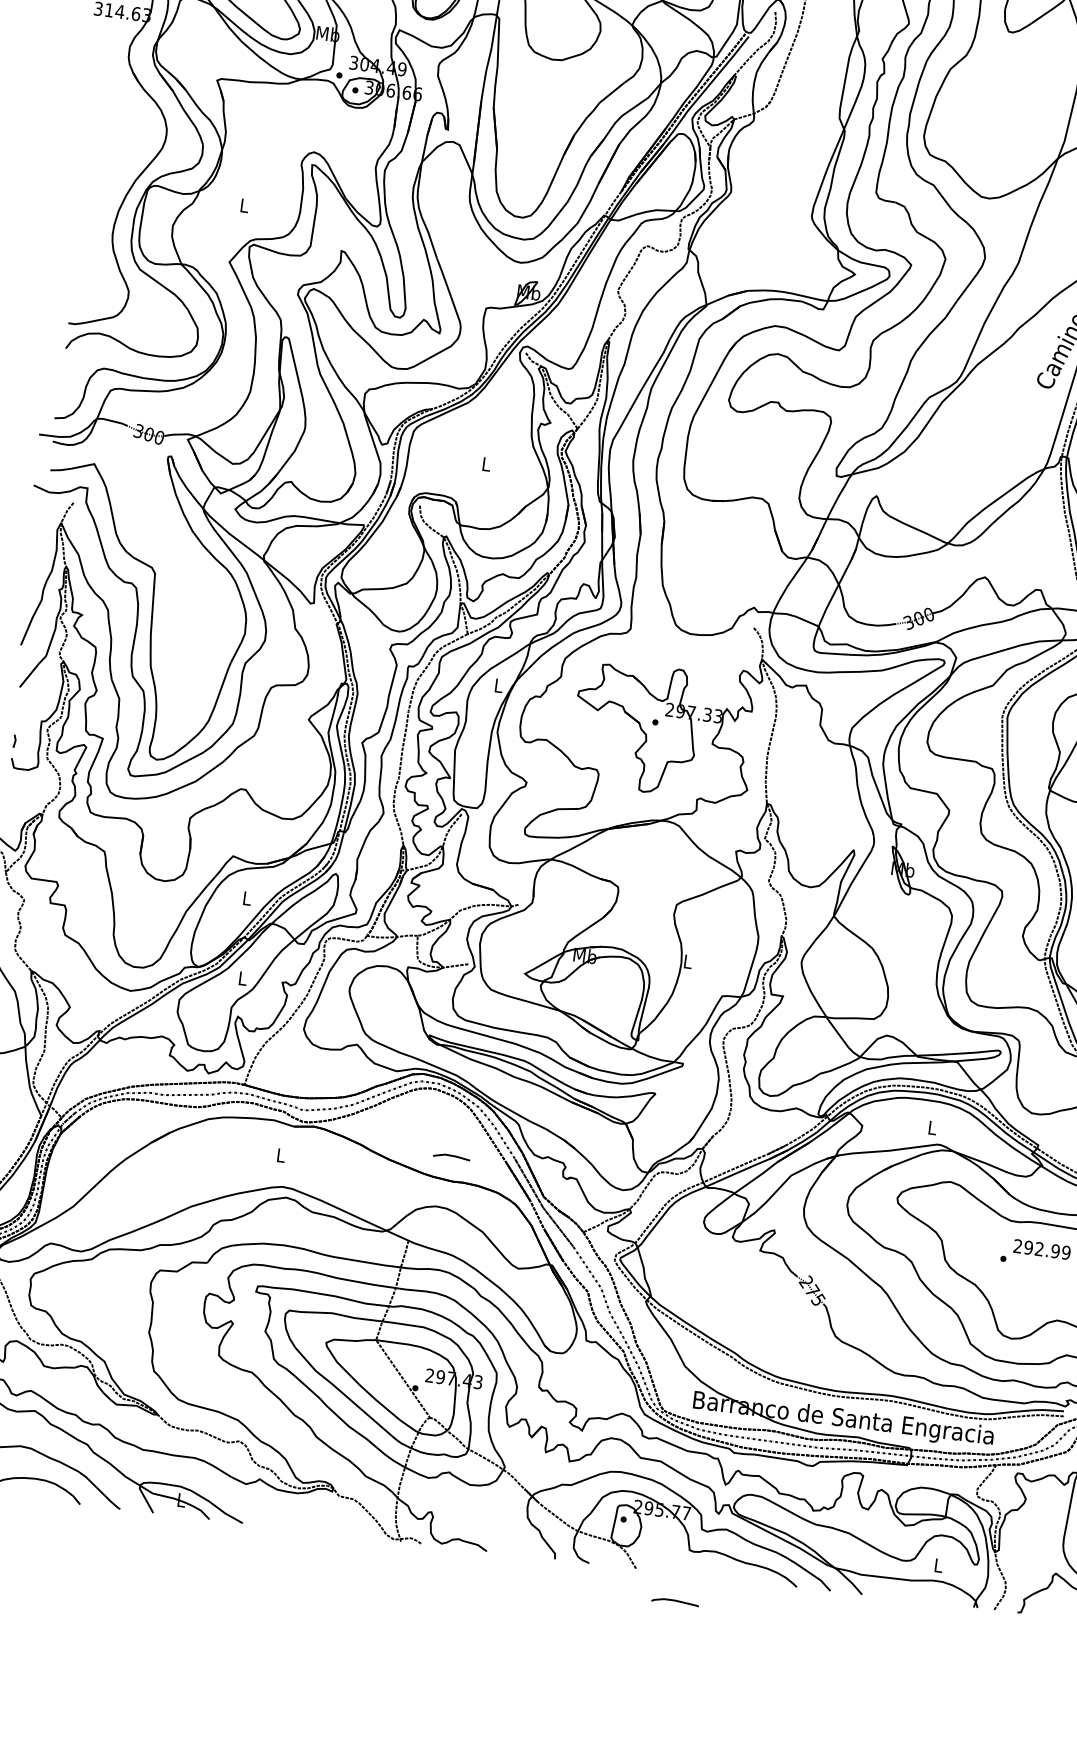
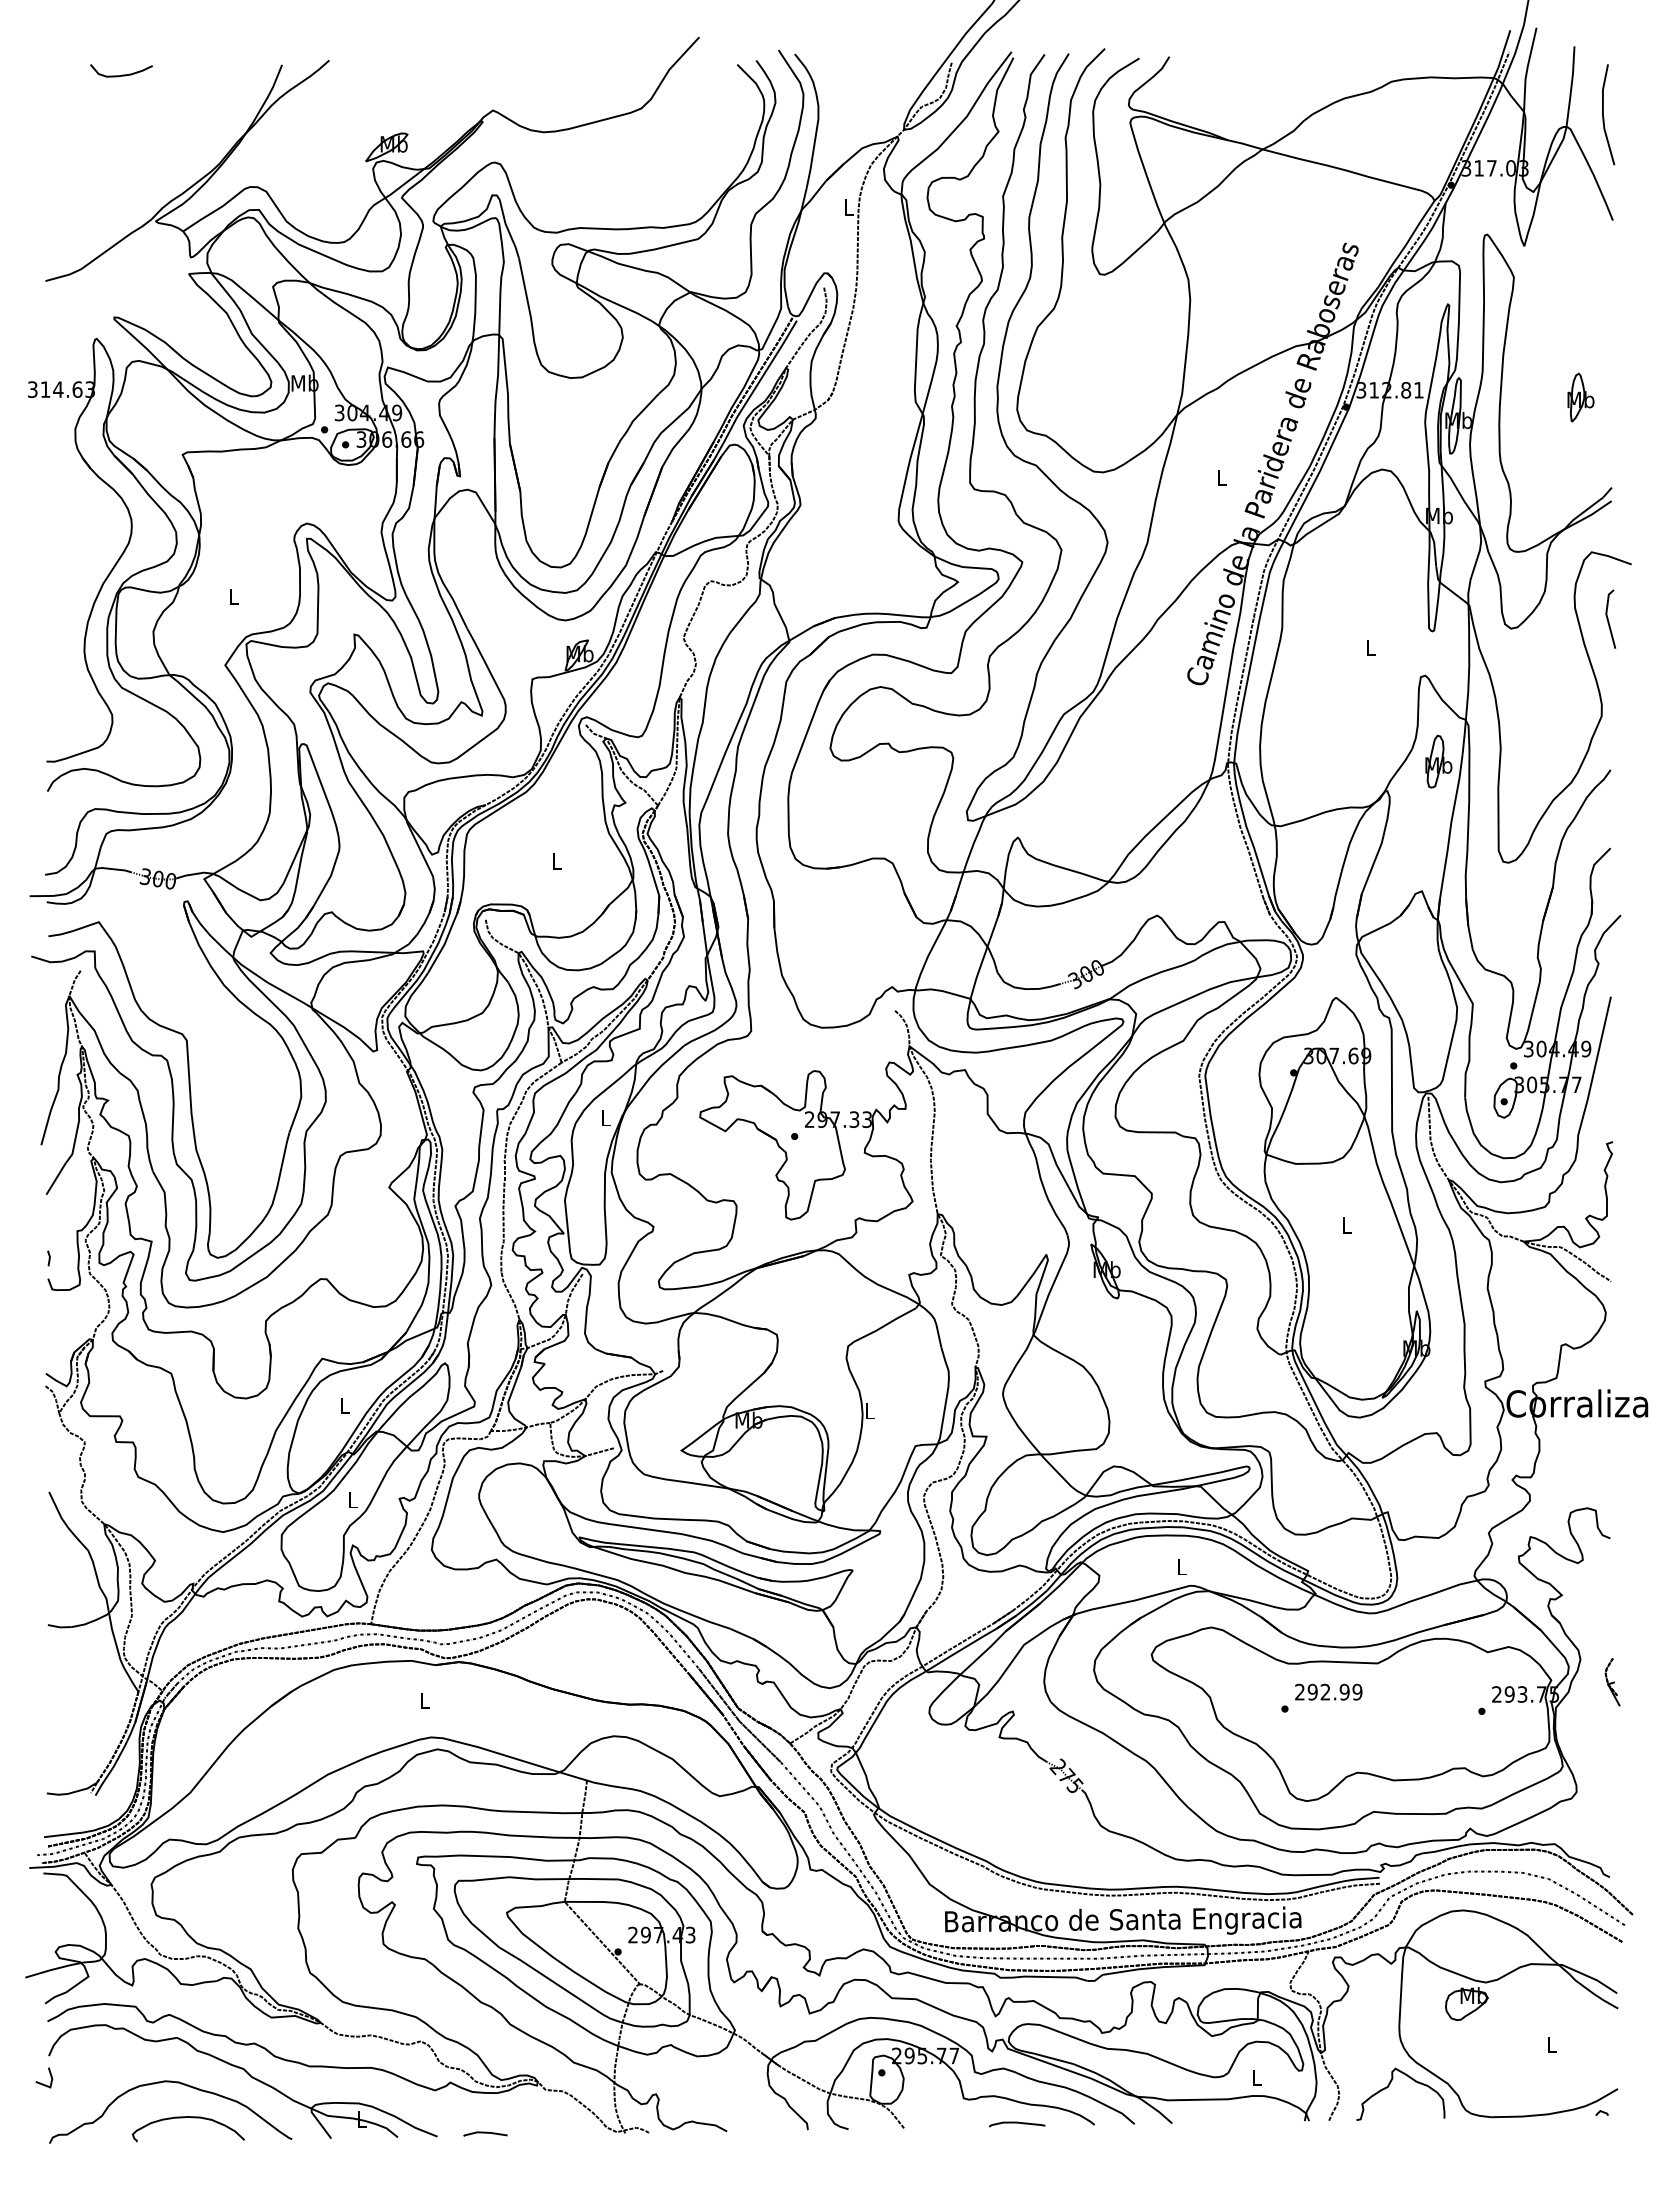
line: (451, 1156) -> (485, 2133), moved
curve: (674, 1601) -> (1016, 2123), moved

